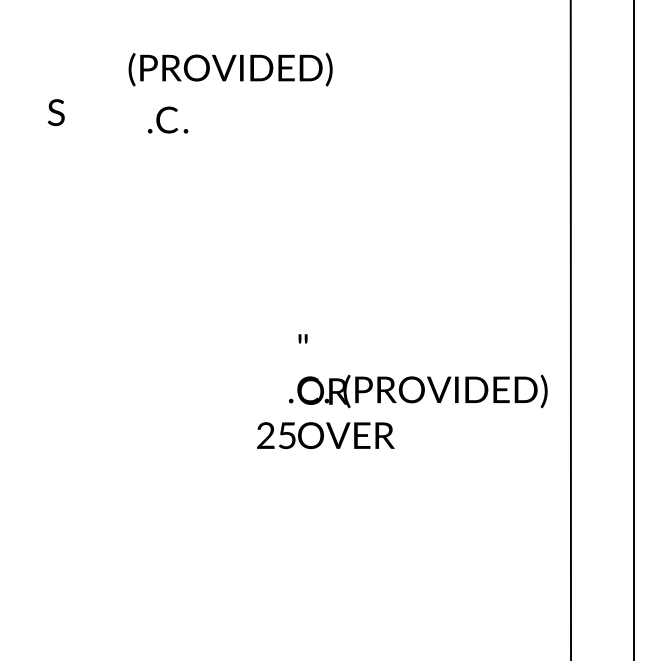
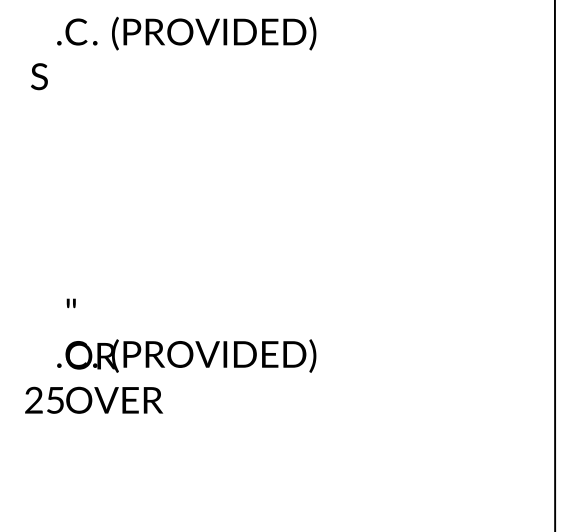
text: (168, 119) -> (77, 31), moved
text: (402, 391) -> (170, 356), moved

